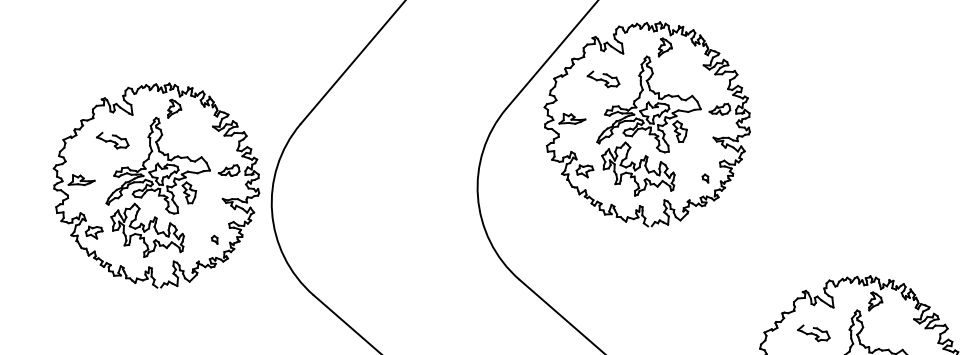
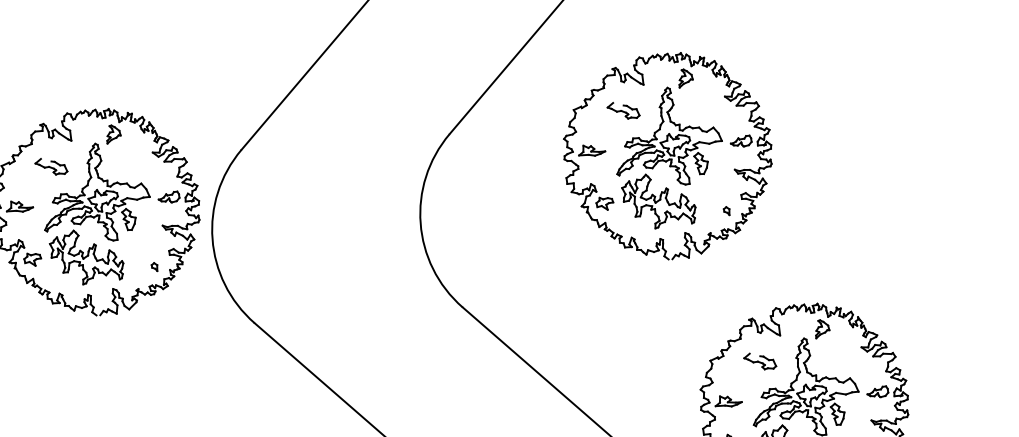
part: (646, 124) -> (667, 156), moved

